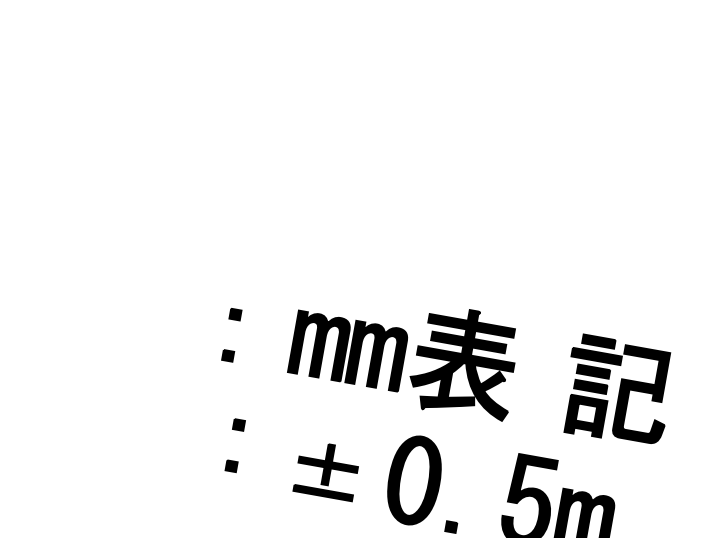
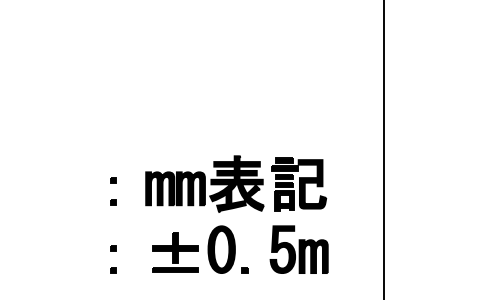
part: (619, 391) -> (299, 184), moved
part: (237, 431) -> (113, 251), moved
part: (327, 470) -> (175, 252), size x1.43

